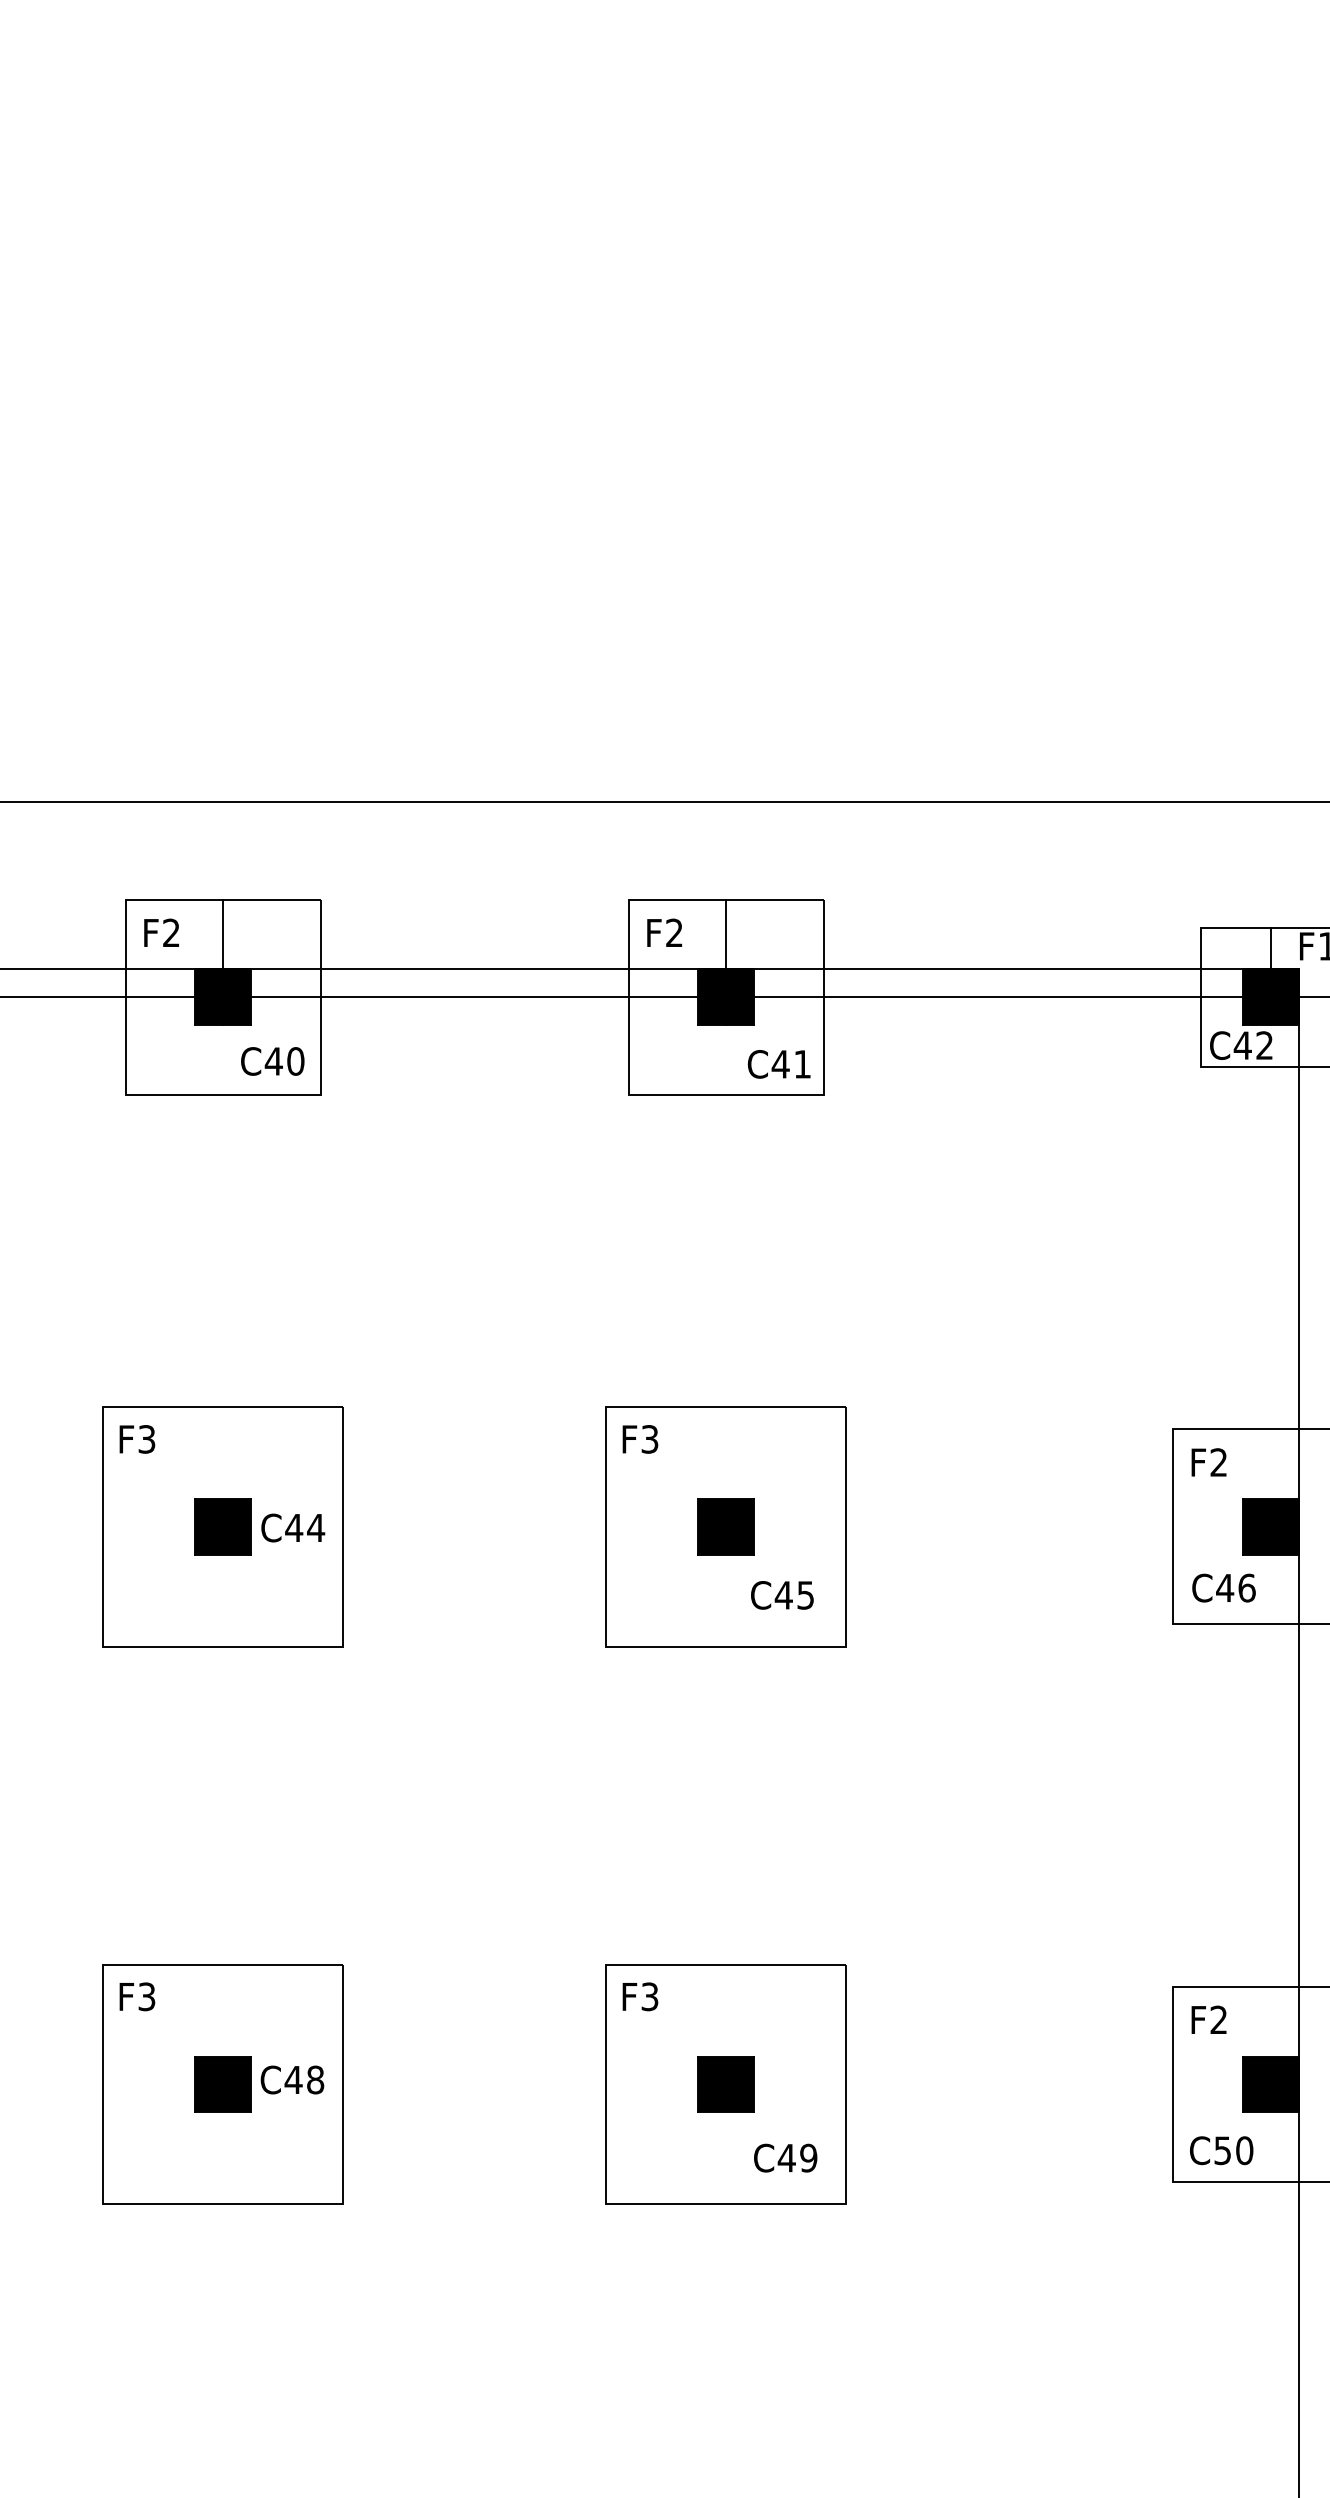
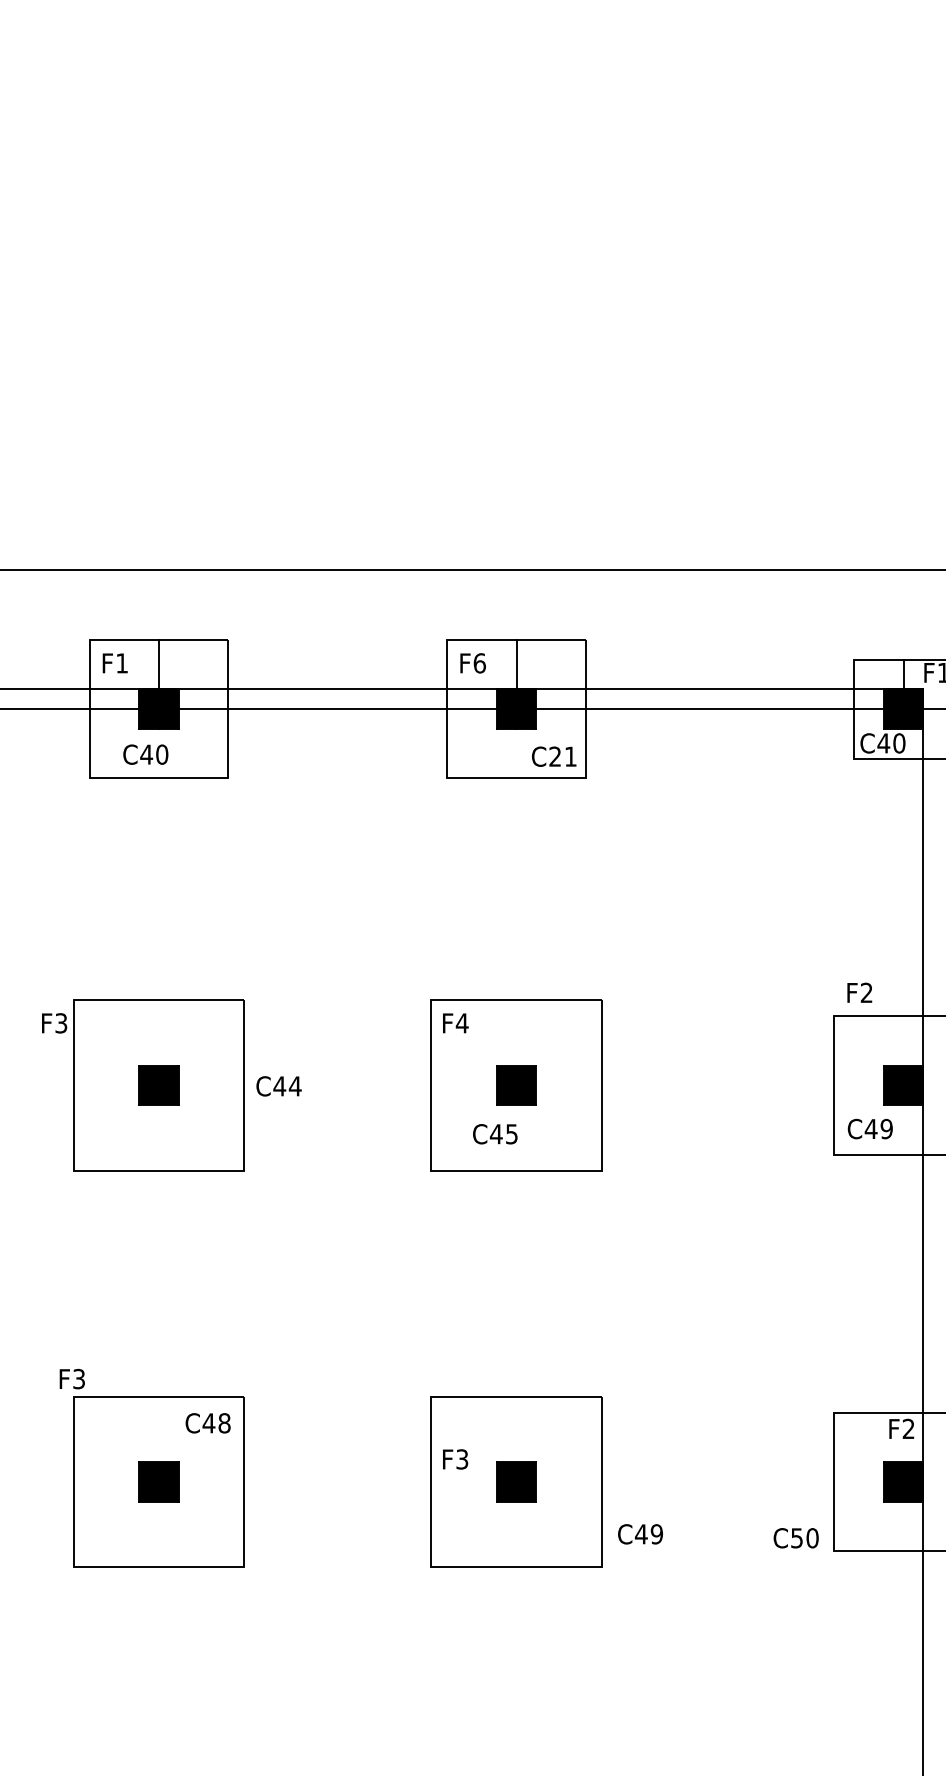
text: (171, 932) -> (122, 663), F2 -> F1
text: (674, 932) -> (479, 663), F2 -> F6
text: (1264, 1045) -> (899, 743), C42 -> C40
text: (272, 1061) -> (145, 754), moved
text: (780, 1064) -> (555, 756), C41 -> C21
text: (137, 1439) -> (54, 1023), moved
text: (649, 1439) -> (461, 1023), F3 -> F4
text: (1208, 1462) -> (859, 992), moved
text: (293, 1527) -> (279, 1085), moved
text: (1246, 1587) -> (886, 1128), C46 -> C49
text: (782, 1595) -> (495, 1134), moved
text: (137, 1996) -> (72, 1378), moved
text: (640, 1996) -> (455, 1459), moved
text: (1208, 2019) -> (901, 1428), moved
text: (292, 2079) -> (208, 1422), moved
text: (1221, 2150) -> (796, 1538), moved
text: (785, 2157) -> (640, 1533), moved

